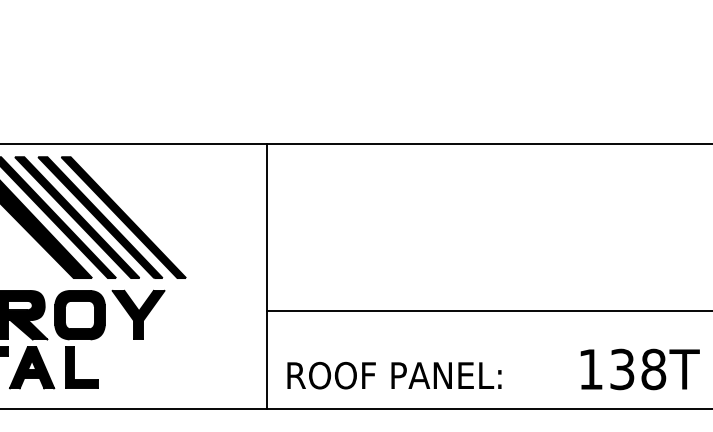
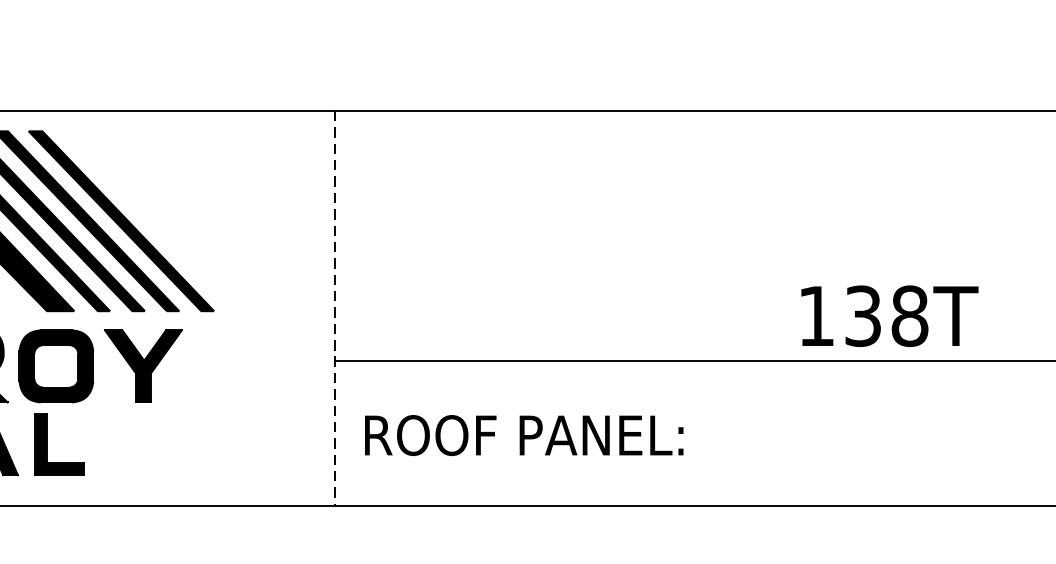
line: (267, 276) -> (335, 308), solid -> dashed
text: (639, 369) -> (888, 316), moved
text: (394, 375) -> (524, 435), moved

